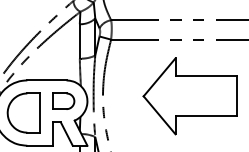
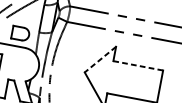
line: (206, 76) -> (138, 66), solid -> dashed
line: (159, 77) -> (100, 59), solid -> dashed
part: (63, 100) -> (20, 32), moved

